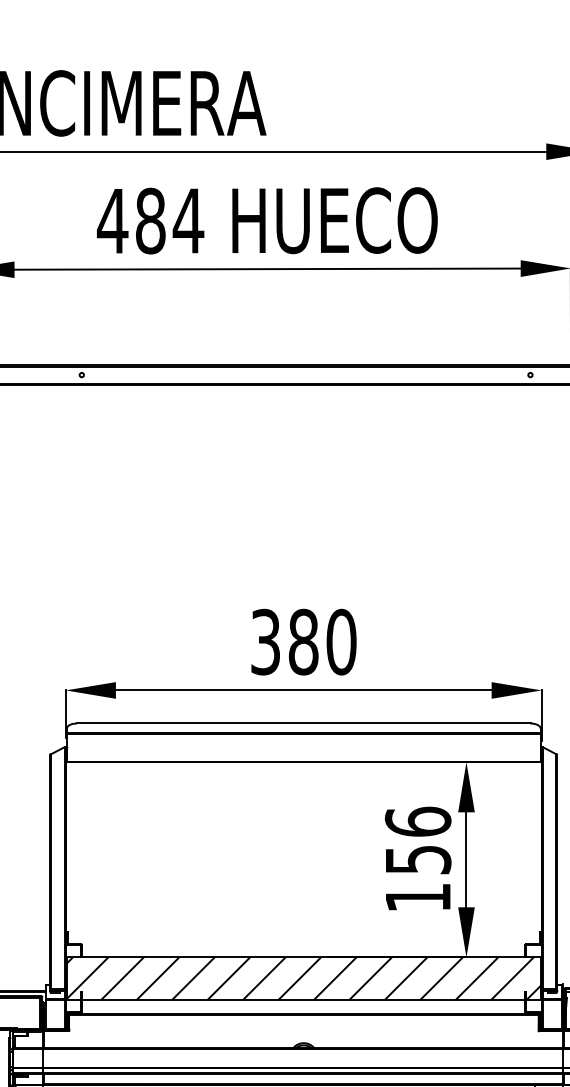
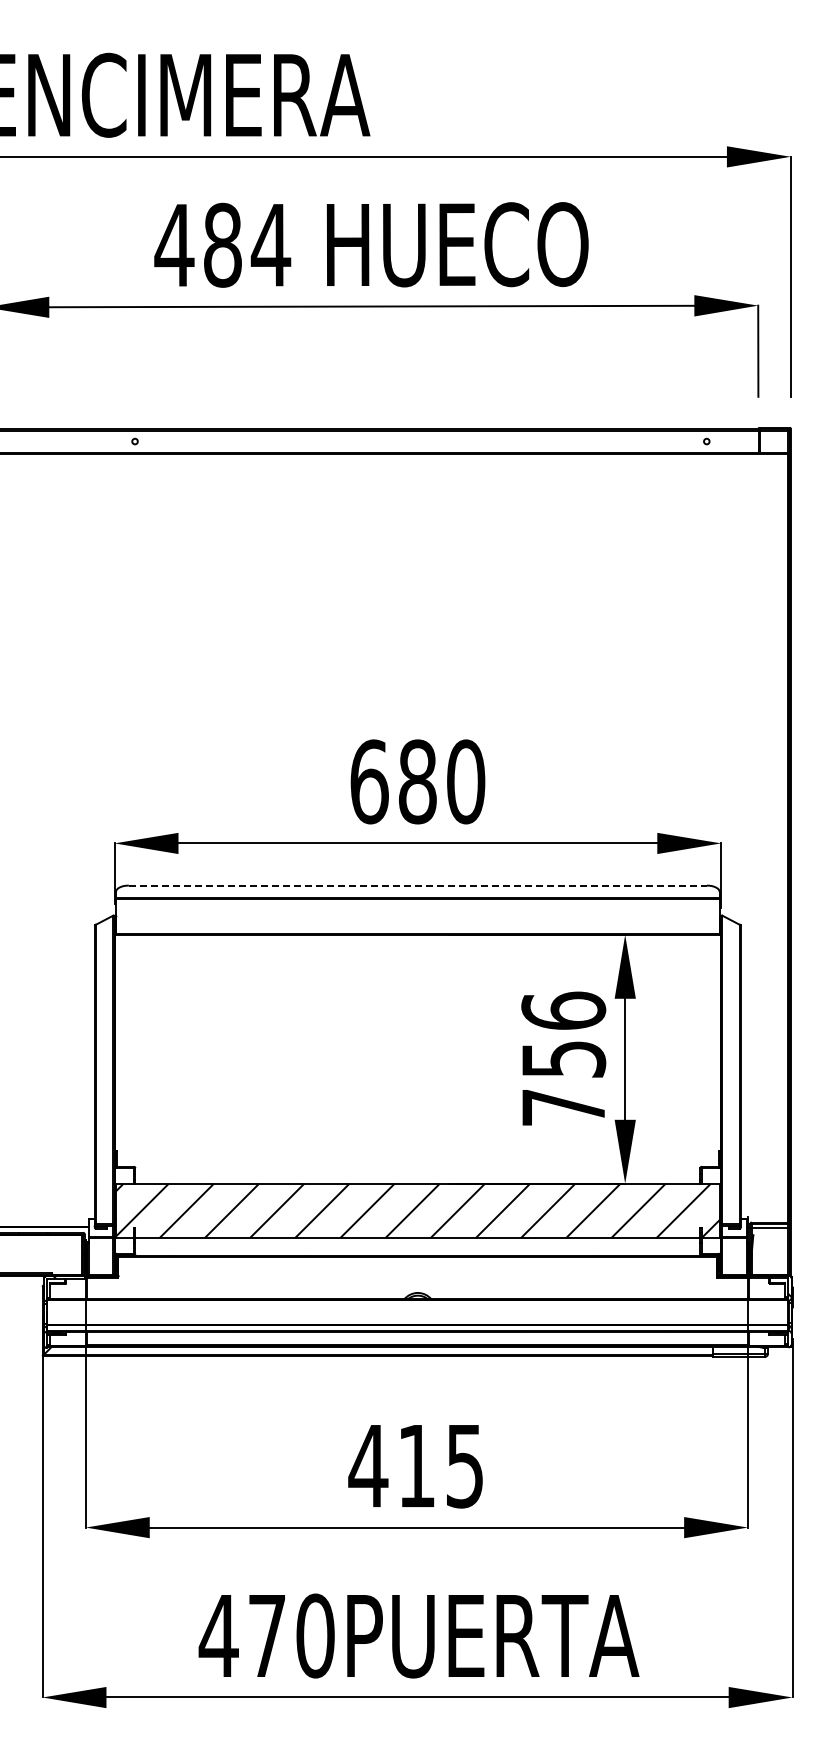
text: (265, 641) -> (369, 781), 380 -> 680
line: (304, 723) -> (418, 885), solid -> dashed
text: (418, 897) -> (563, 1107), 156 -> 756

